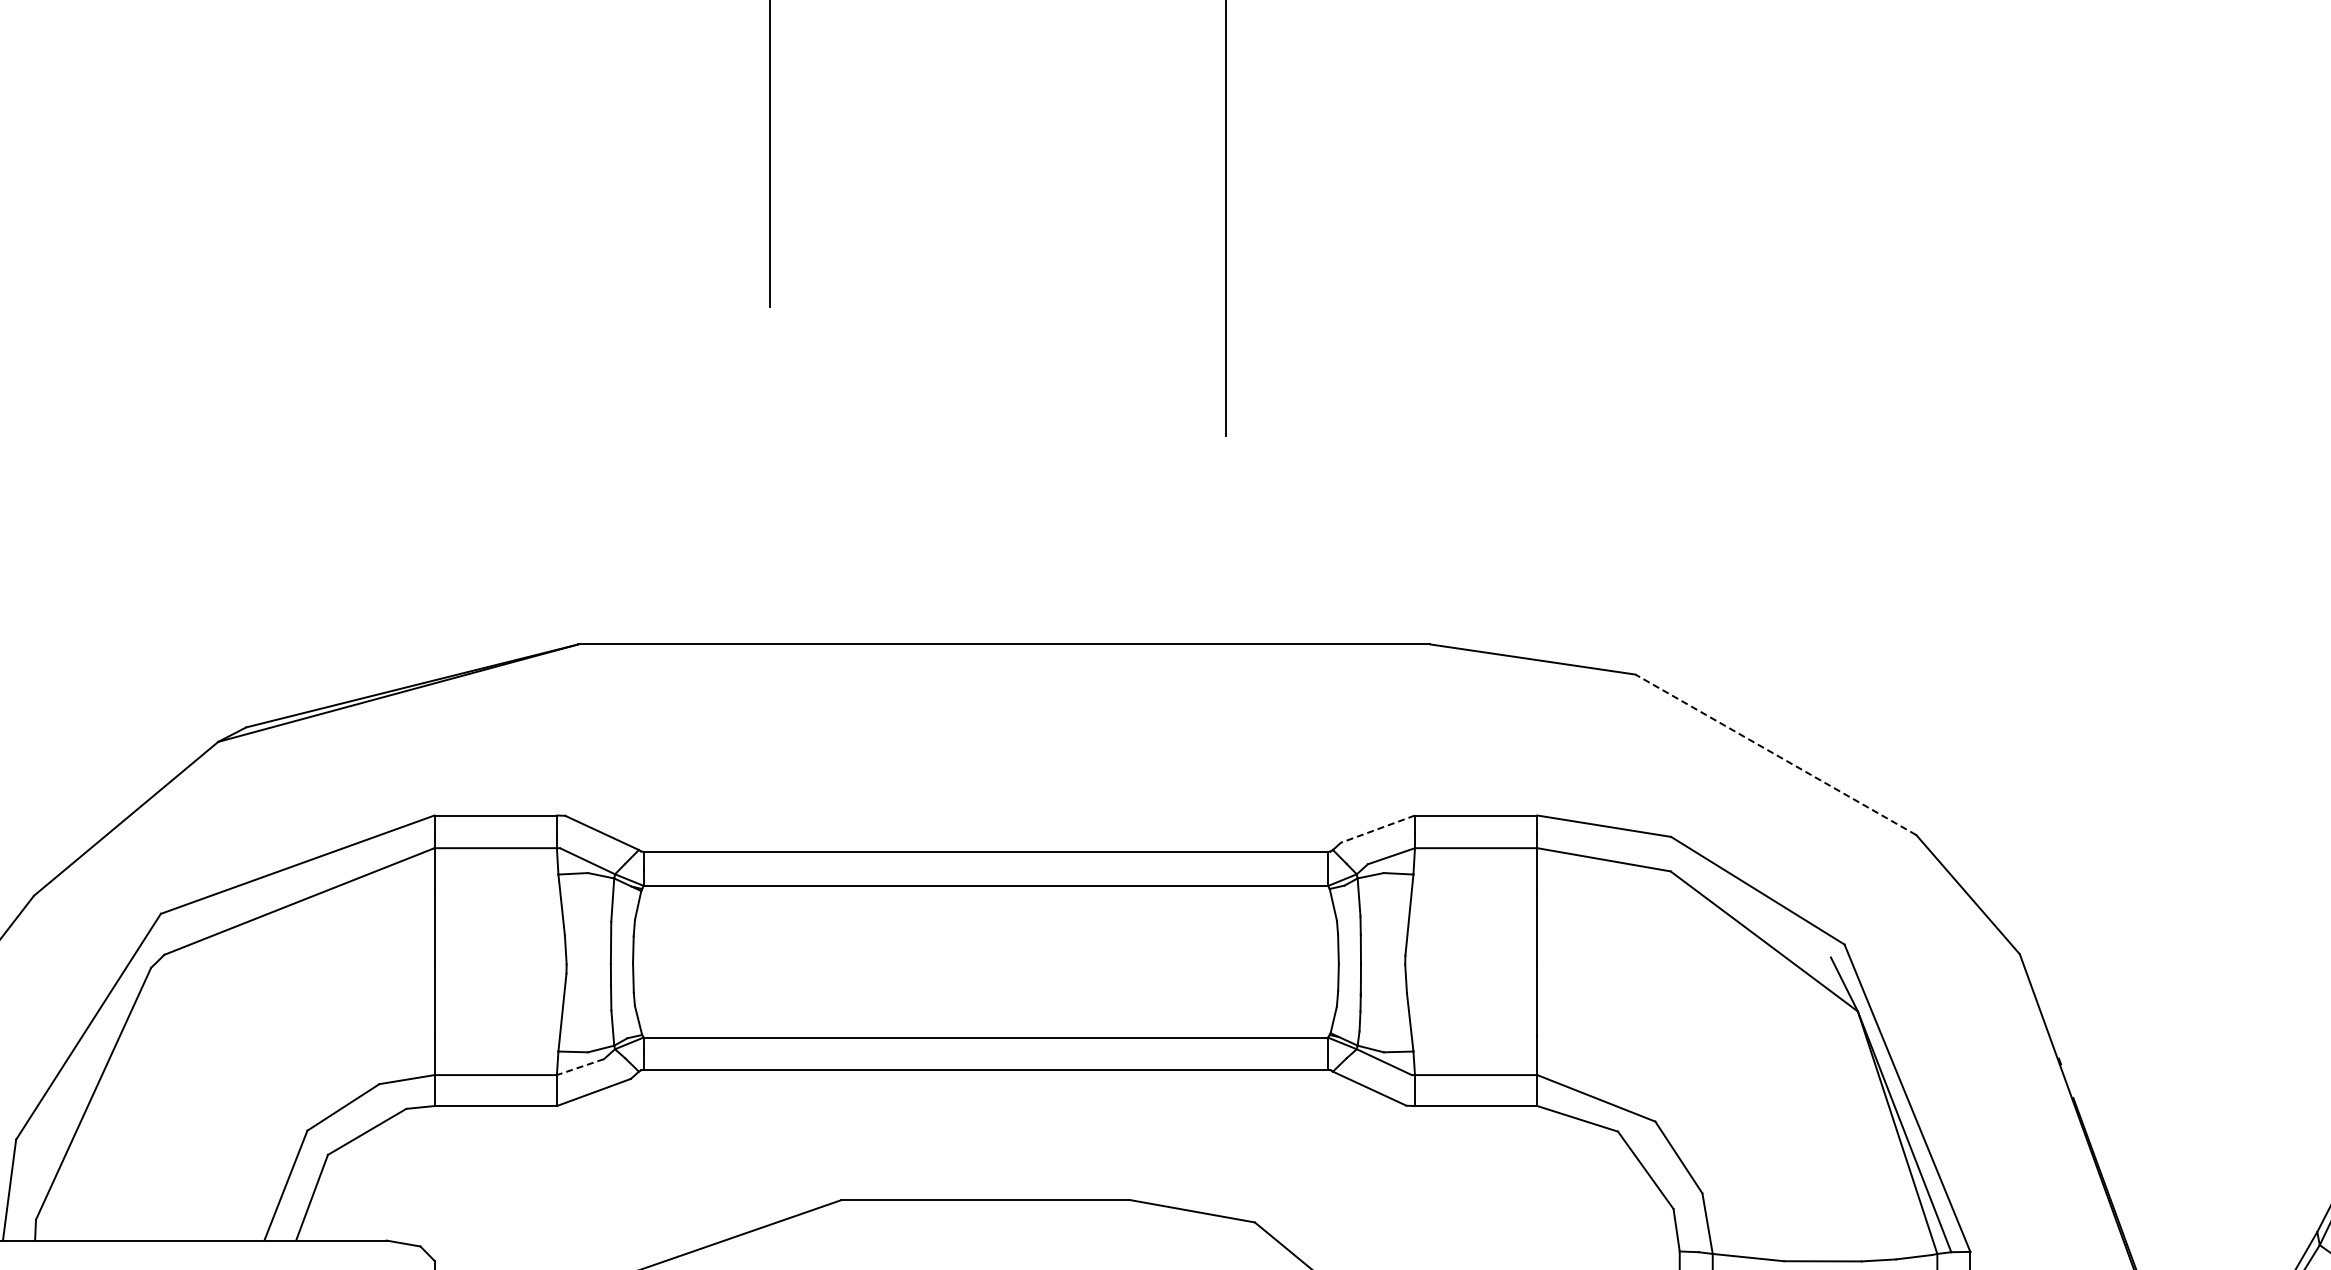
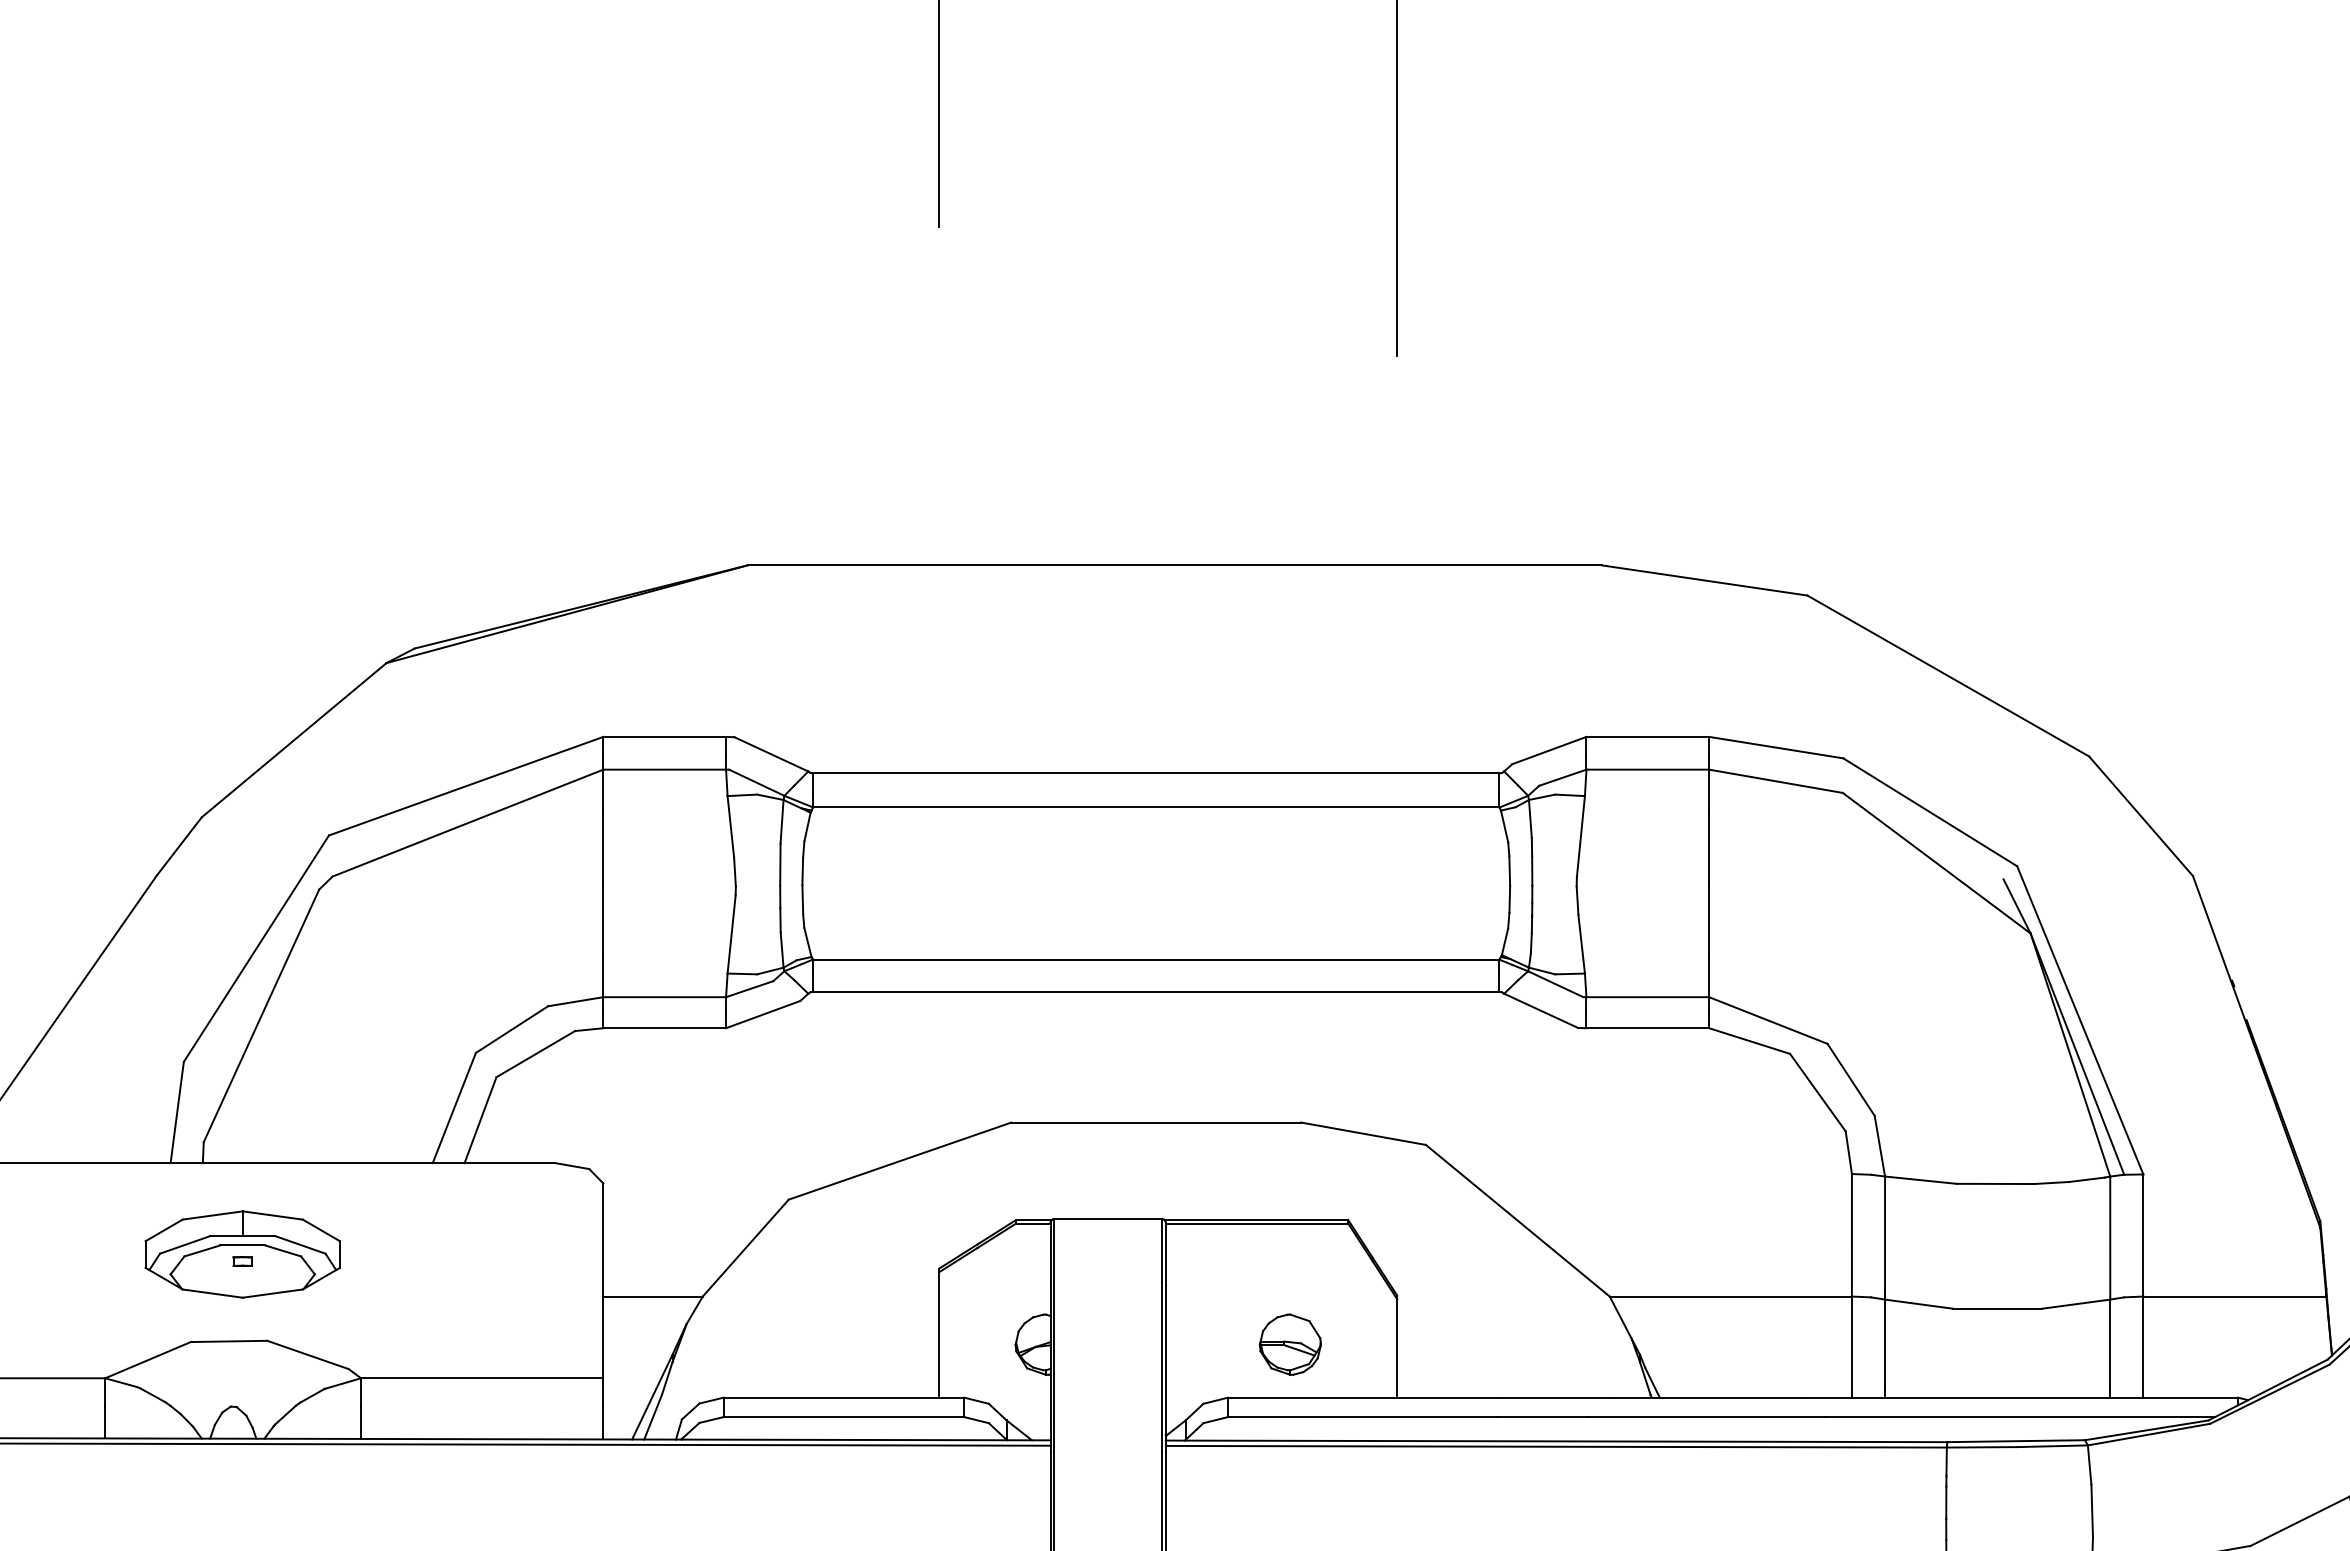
line: (1775, 754) -> (1947, 675), dashed -> solid
line: (1378, 829) -> (1549, 750), dashed -> solid
line: (580, 1067) -> (749, 989), dashed -> solid

